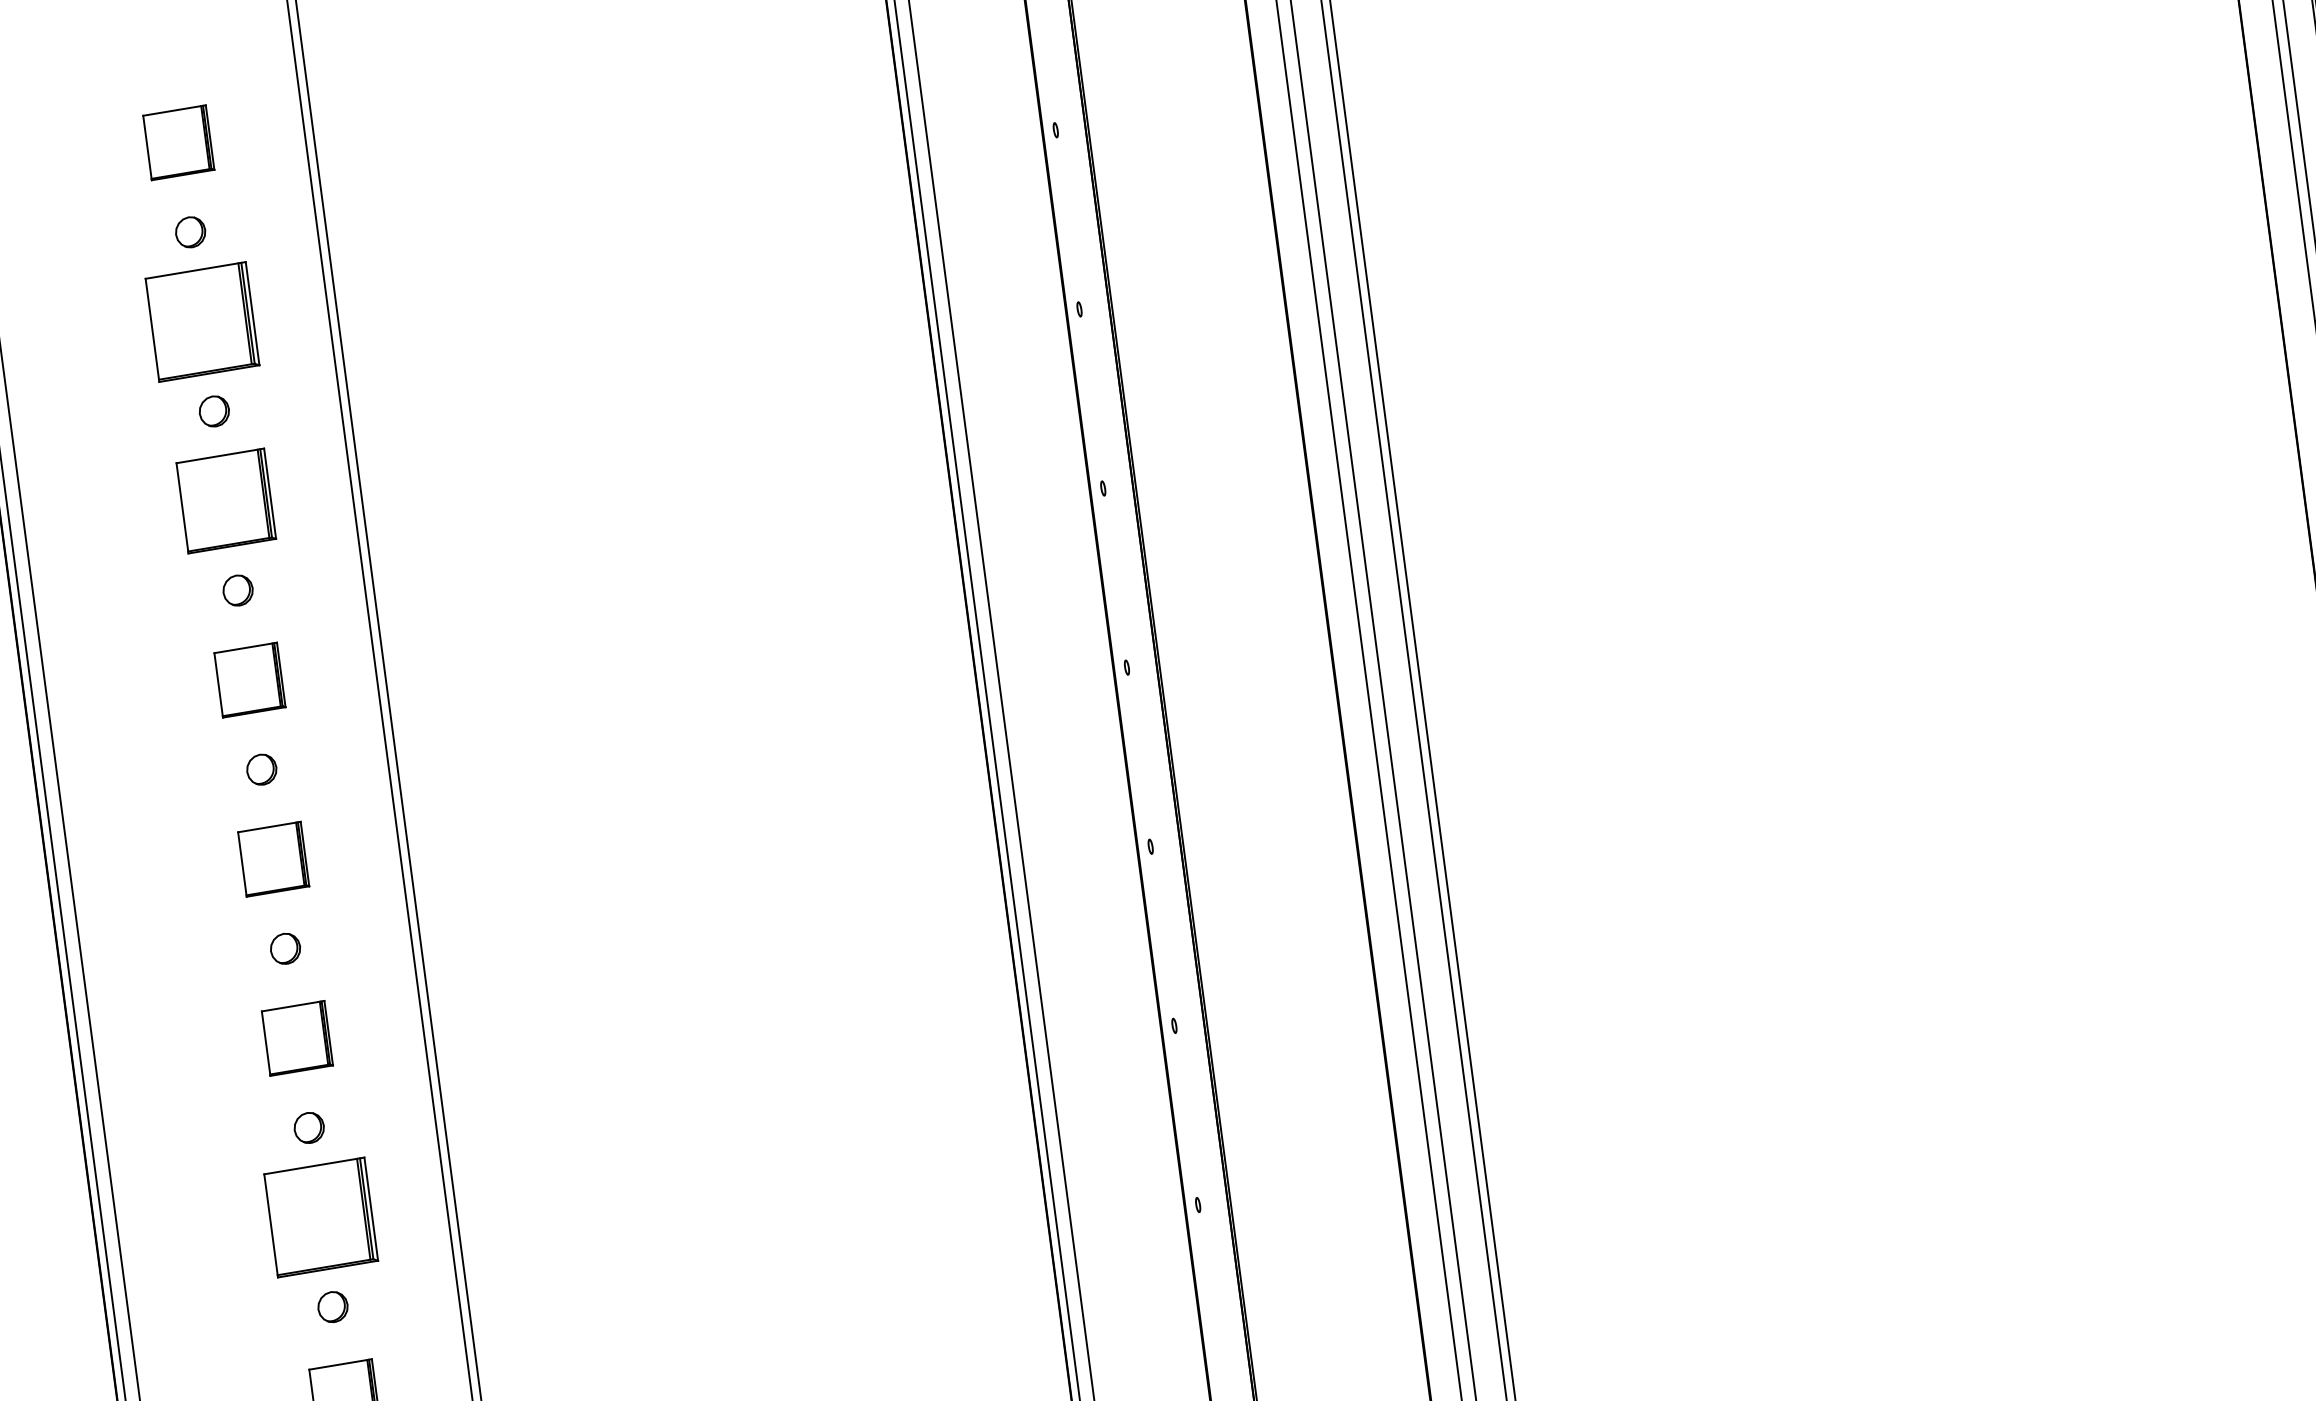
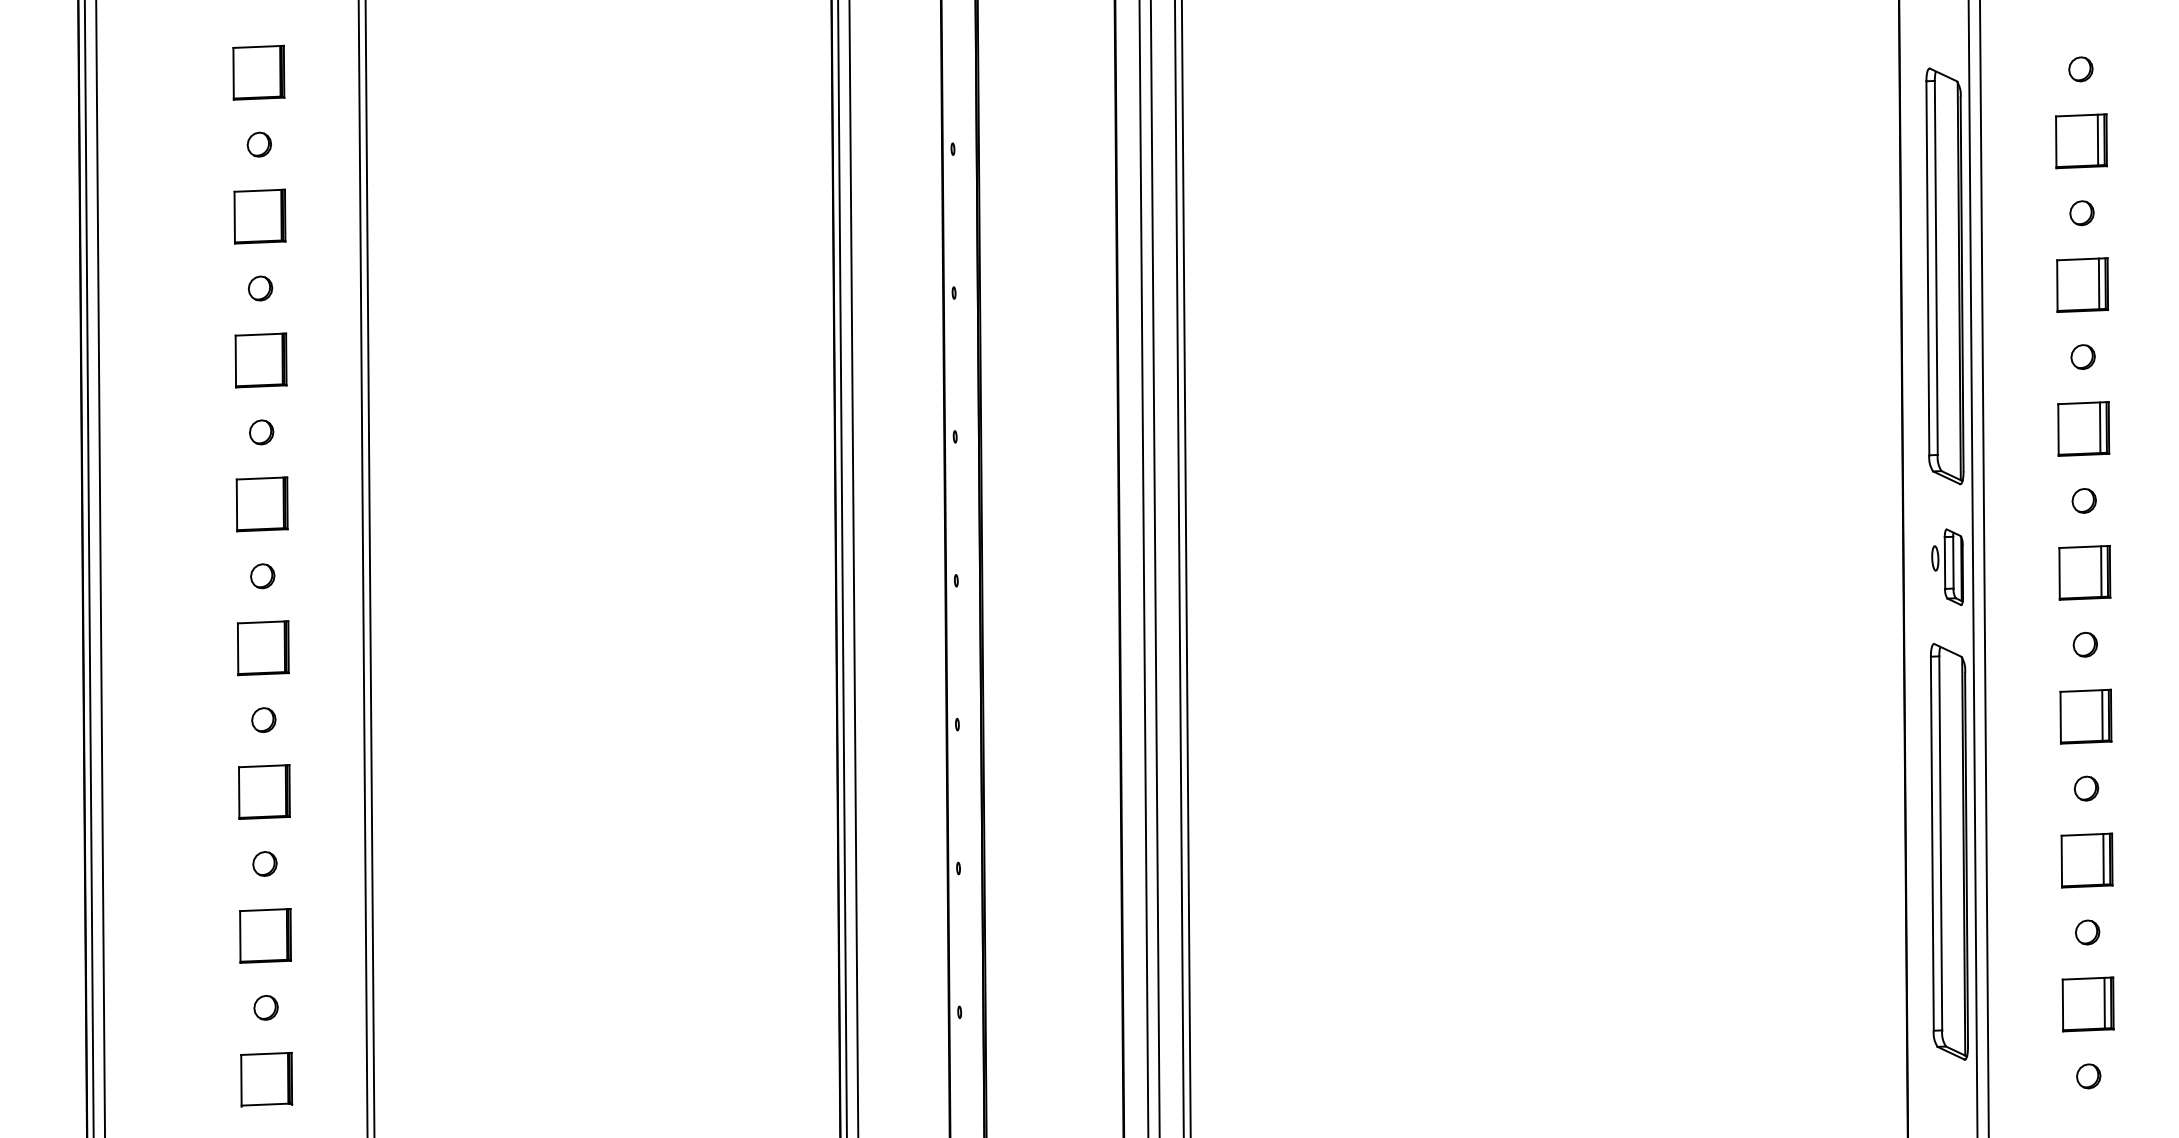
part: (201, 321) -> (259, 216), size x0.62
part: (225, 501) -> (260, 360), size x0.71
part: (321, 1217) -> (265, 935), size x0.62

